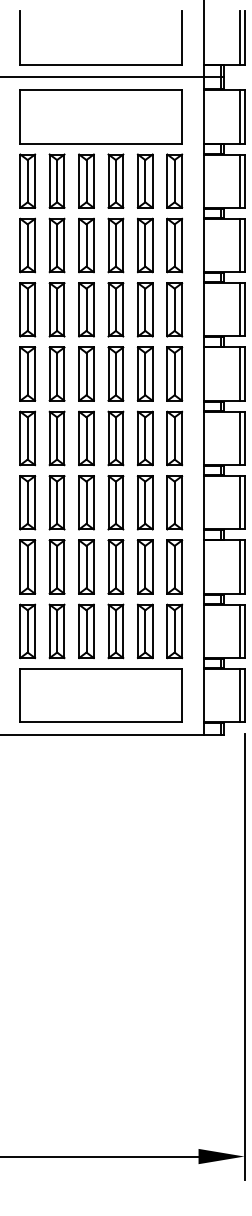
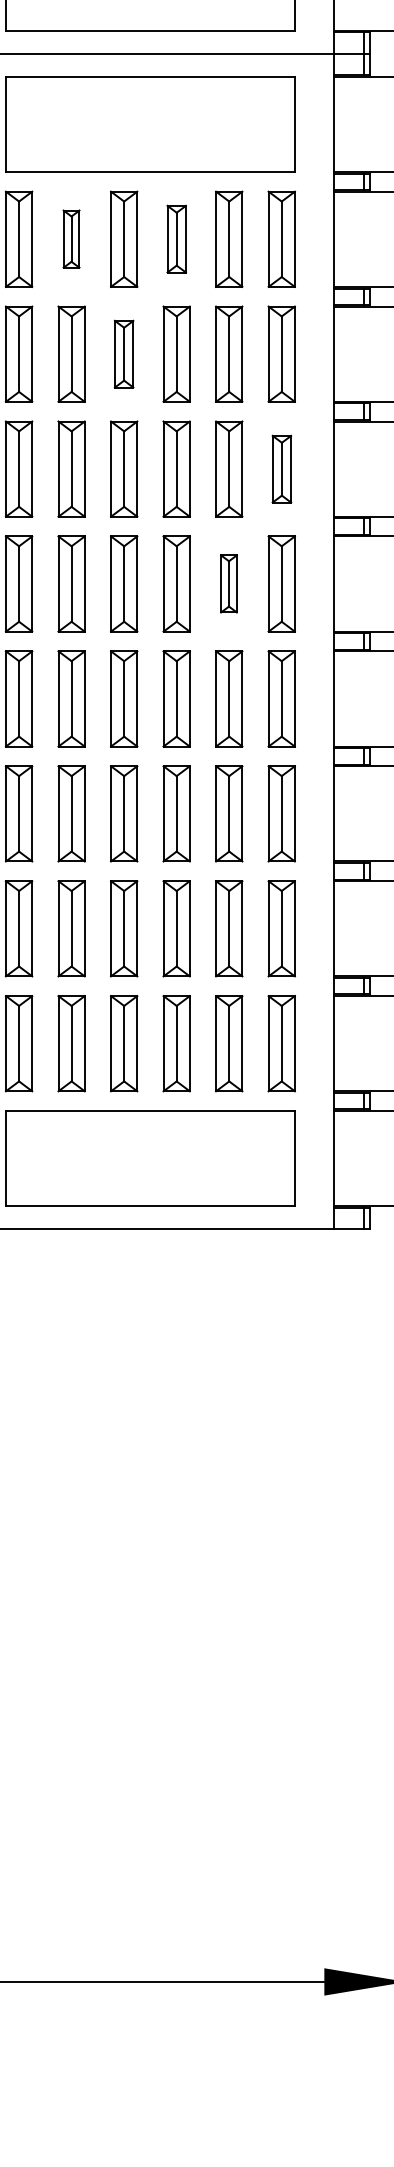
part: (56, 180) -> (70, 238), size x0.6
part: (115, 180) -> (175, 238), size x0.7
part: (86, 245) -> (124, 354), size x0.7
part: (174, 309) -> (281, 468), size x0.7
part: (144, 373) -> (227, 582), size x0.6

